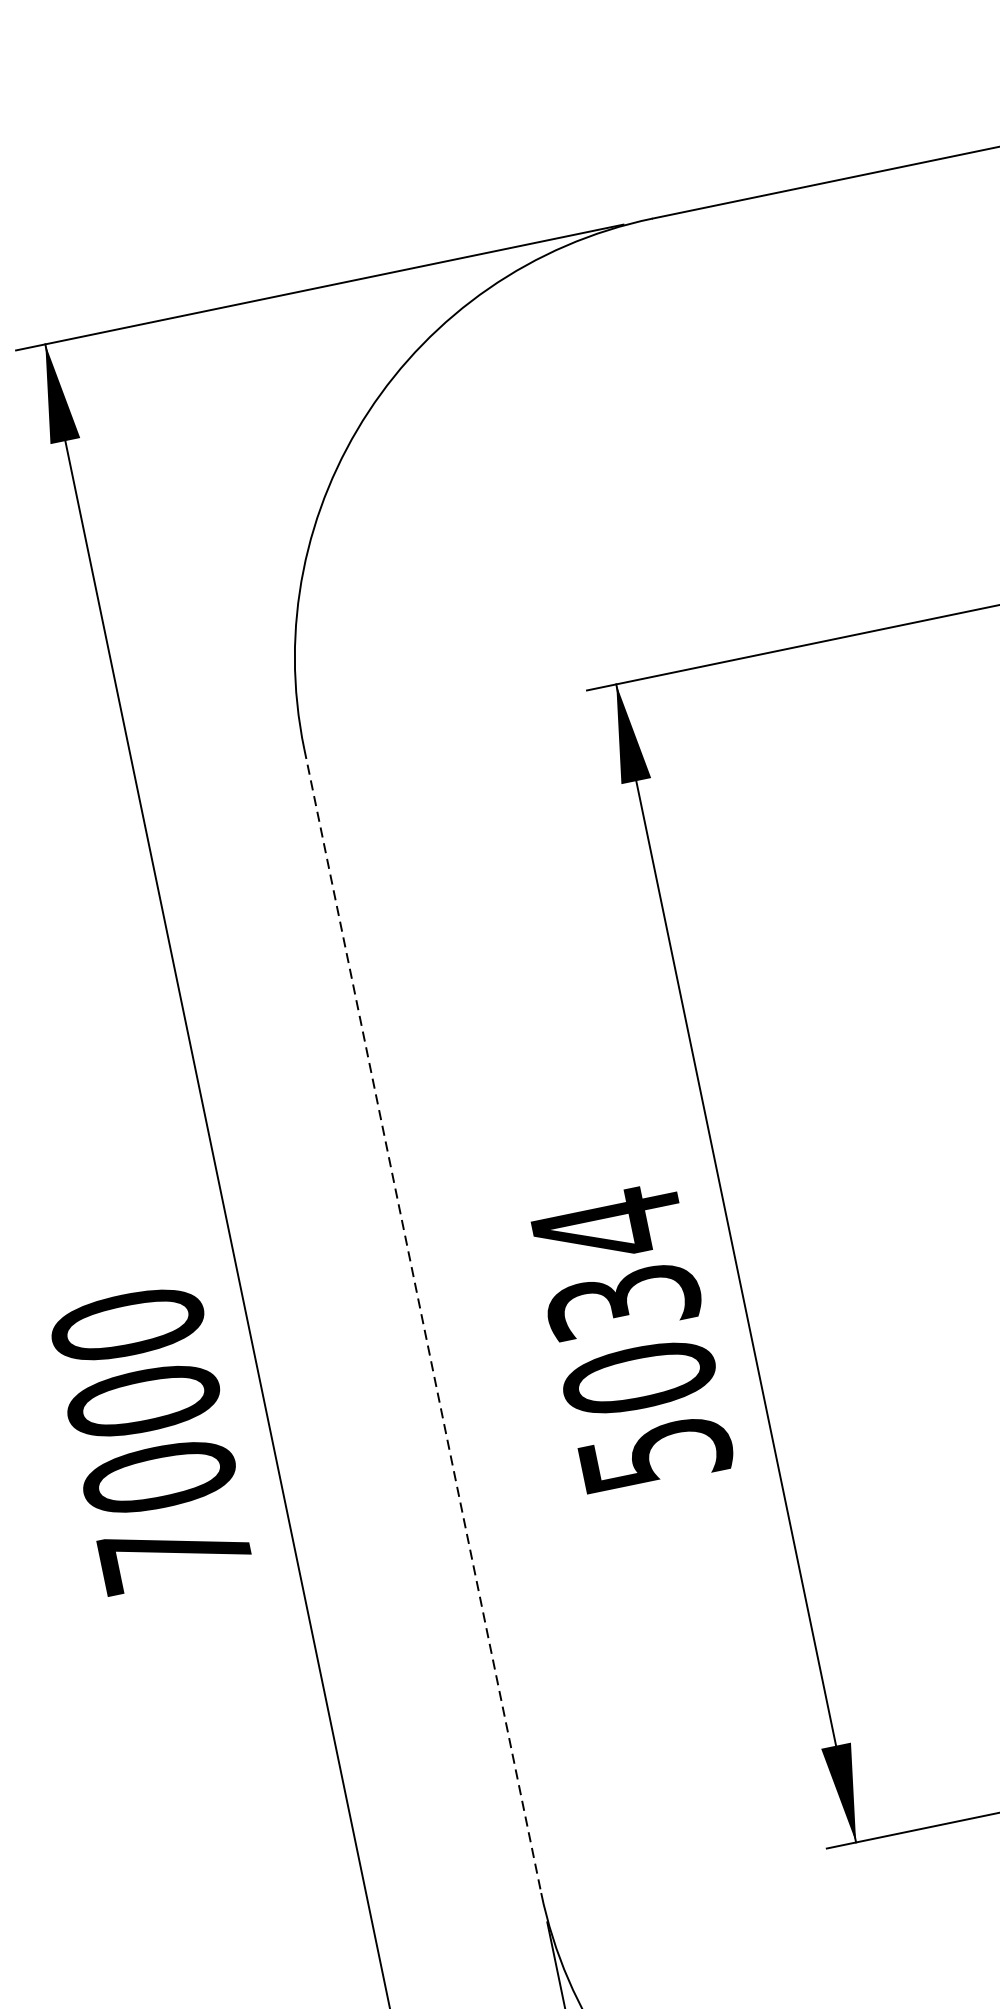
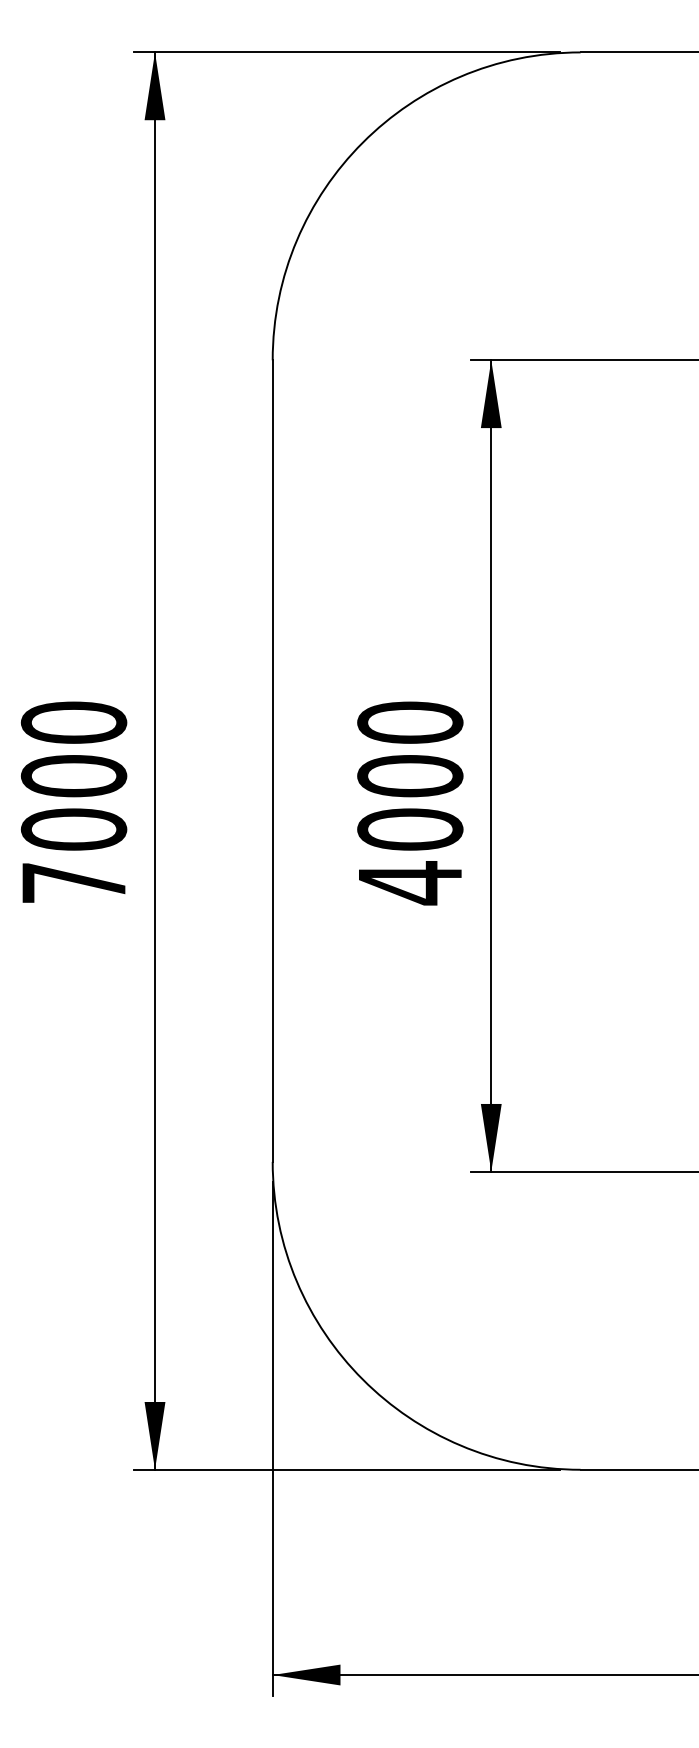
line: (422, 1321) -> (272, 761), dashed -> solid
text: (631, 1339) -> (410, 802), 5034 -> 4000

